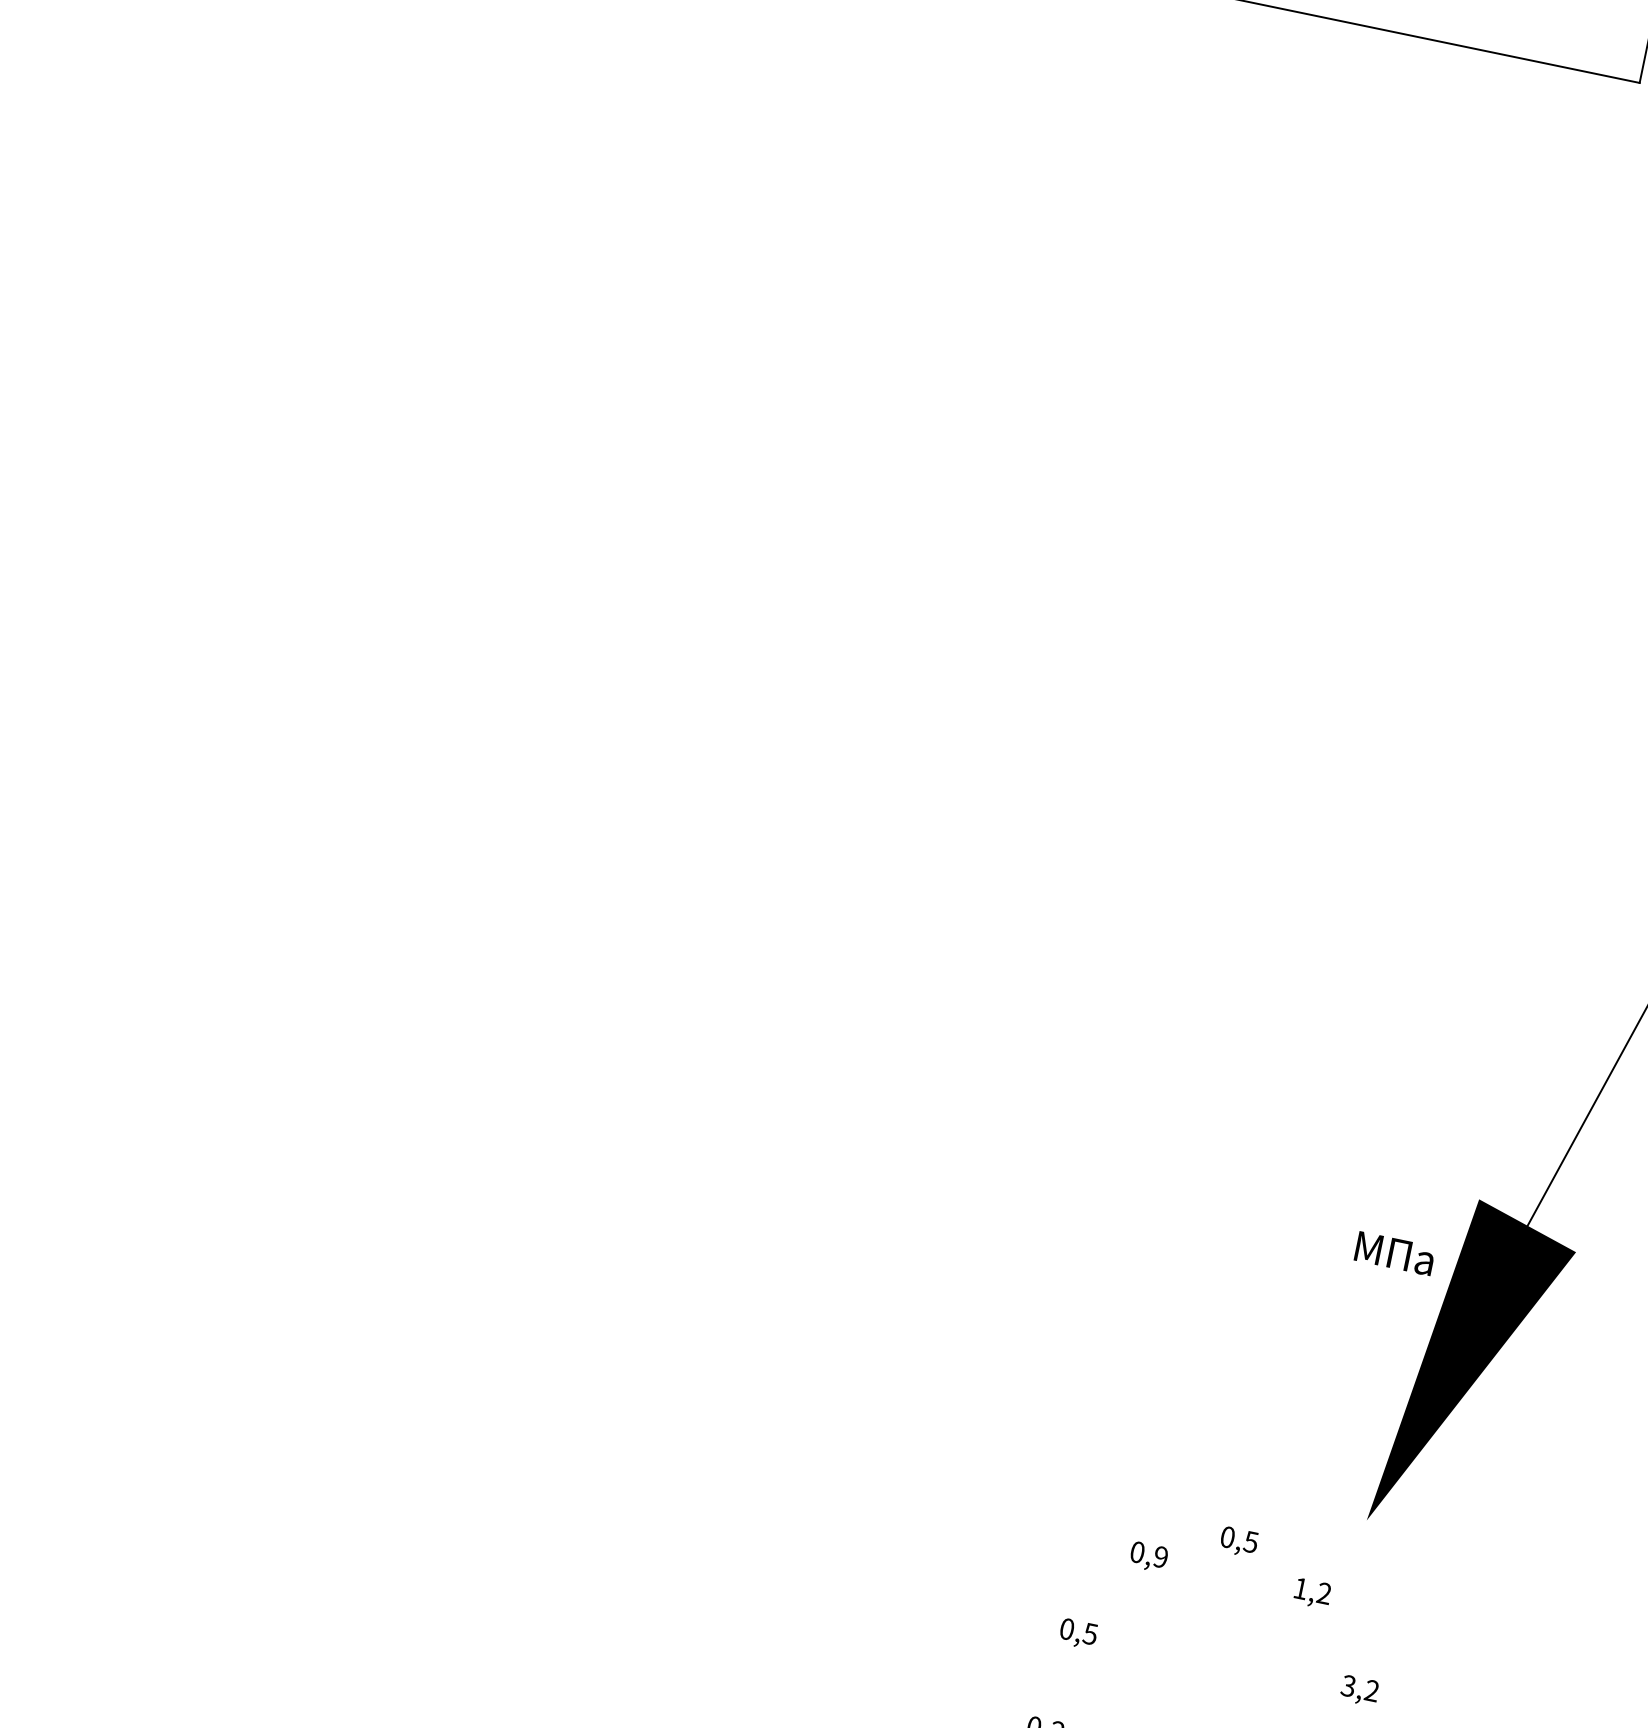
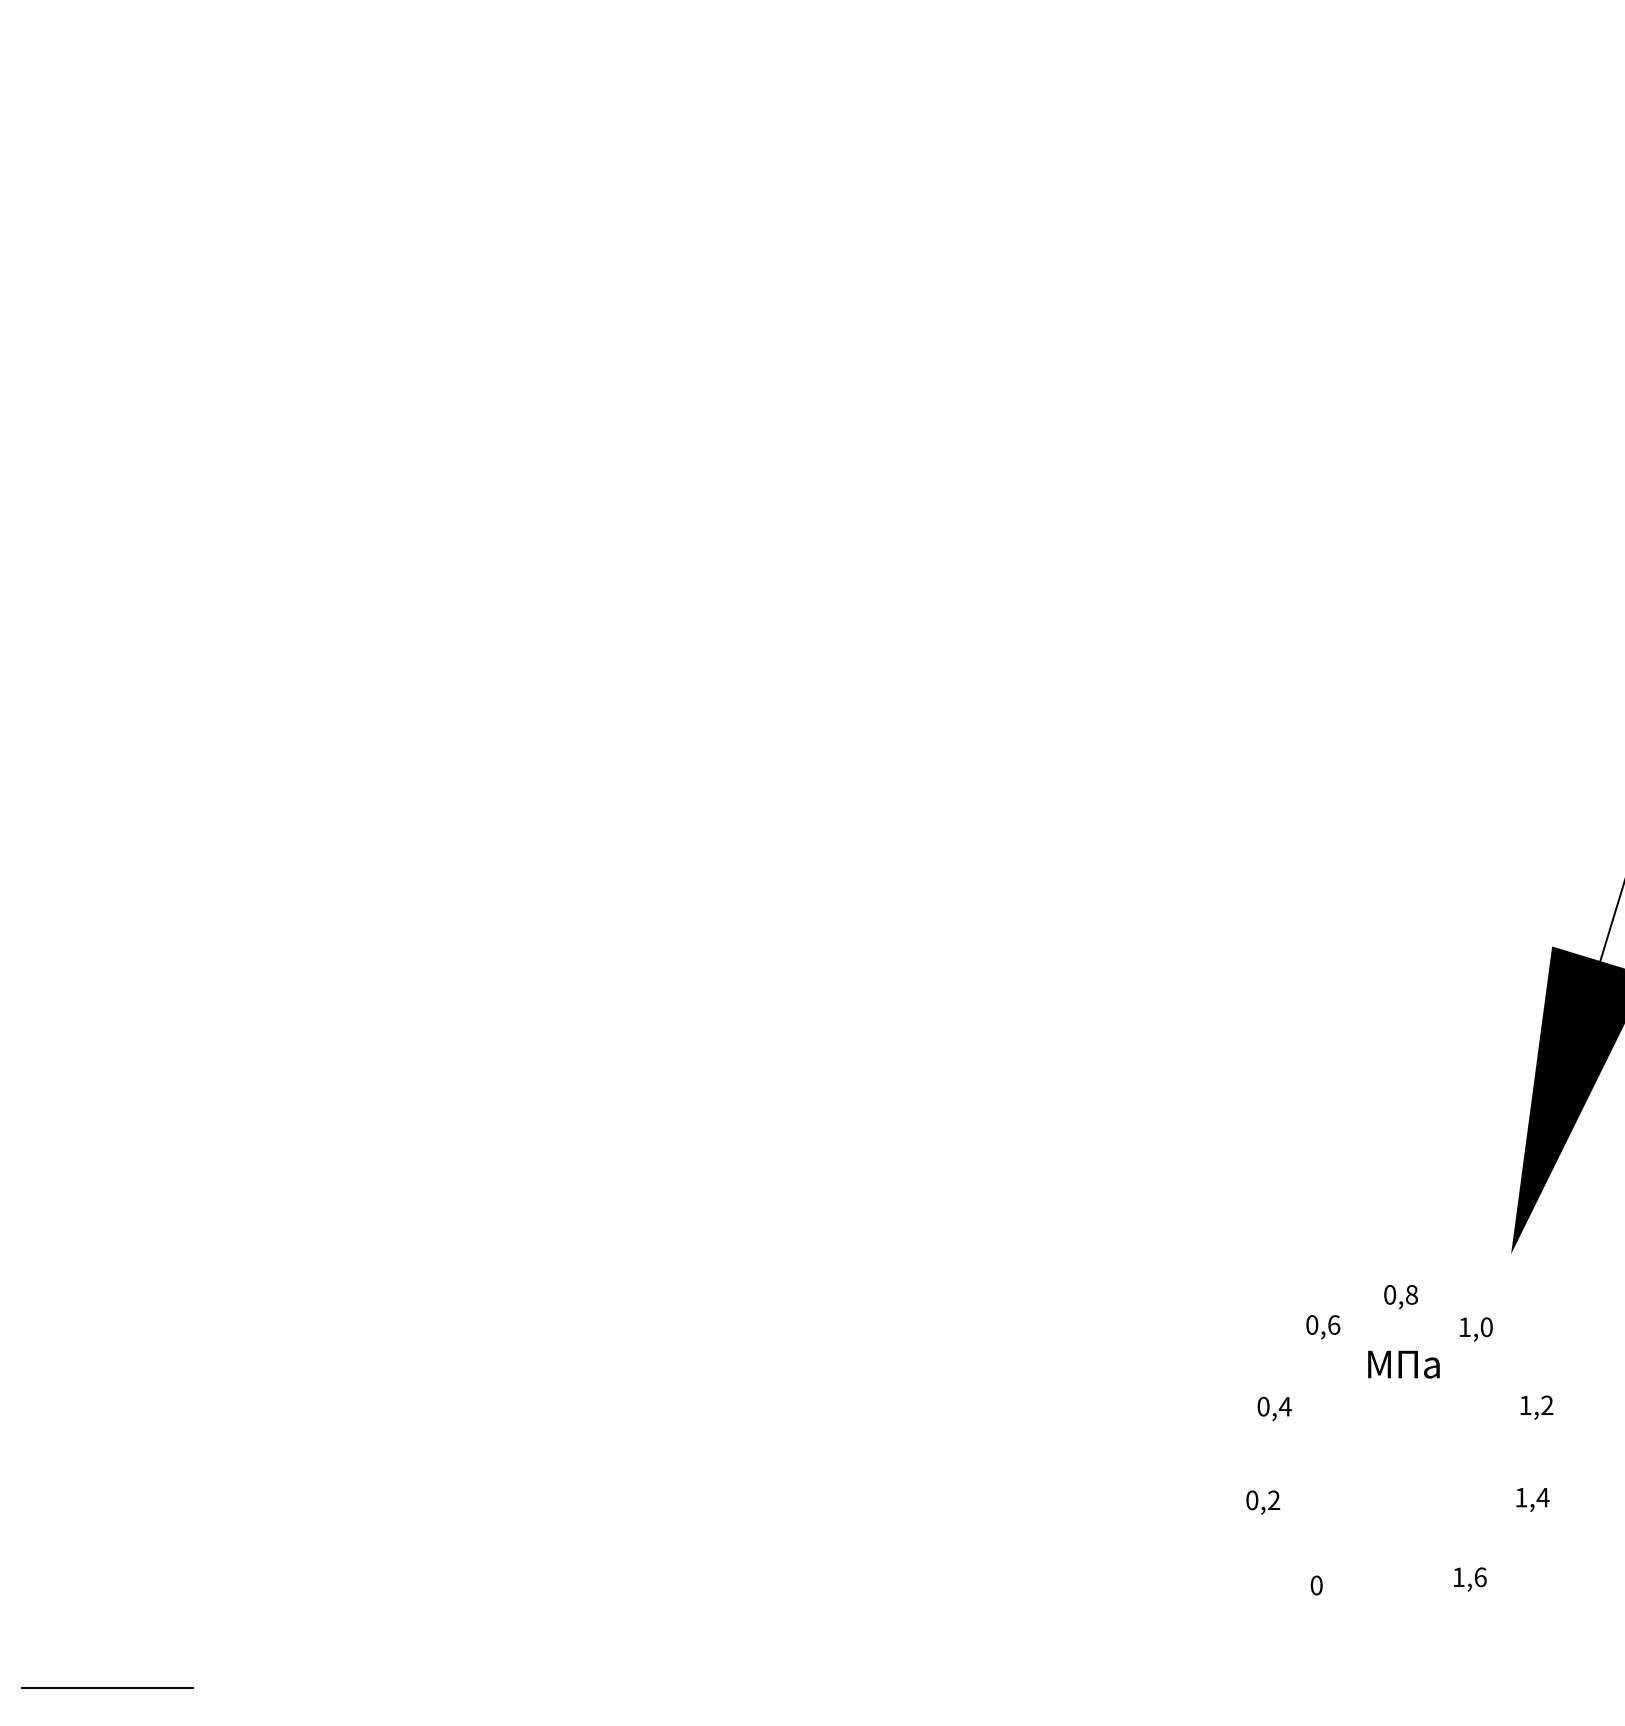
text: (1394, 1253) -> (1403, 1364), moved
text: (1250, 1541) -> (1411, 1294), 0,5 -> 0,8
text: (1161, 1556) -> (1334, 1324), 0,9 -> 0,6
text: (1324, 1593) -> (1486, 1327), 1,2 -> 1,0
text: (1089, 1633) -> (1284, 1406), 0,5 -> 0,4
text: (1348, 1686) -> (1525, 1405), 3,2 -> 1,2

